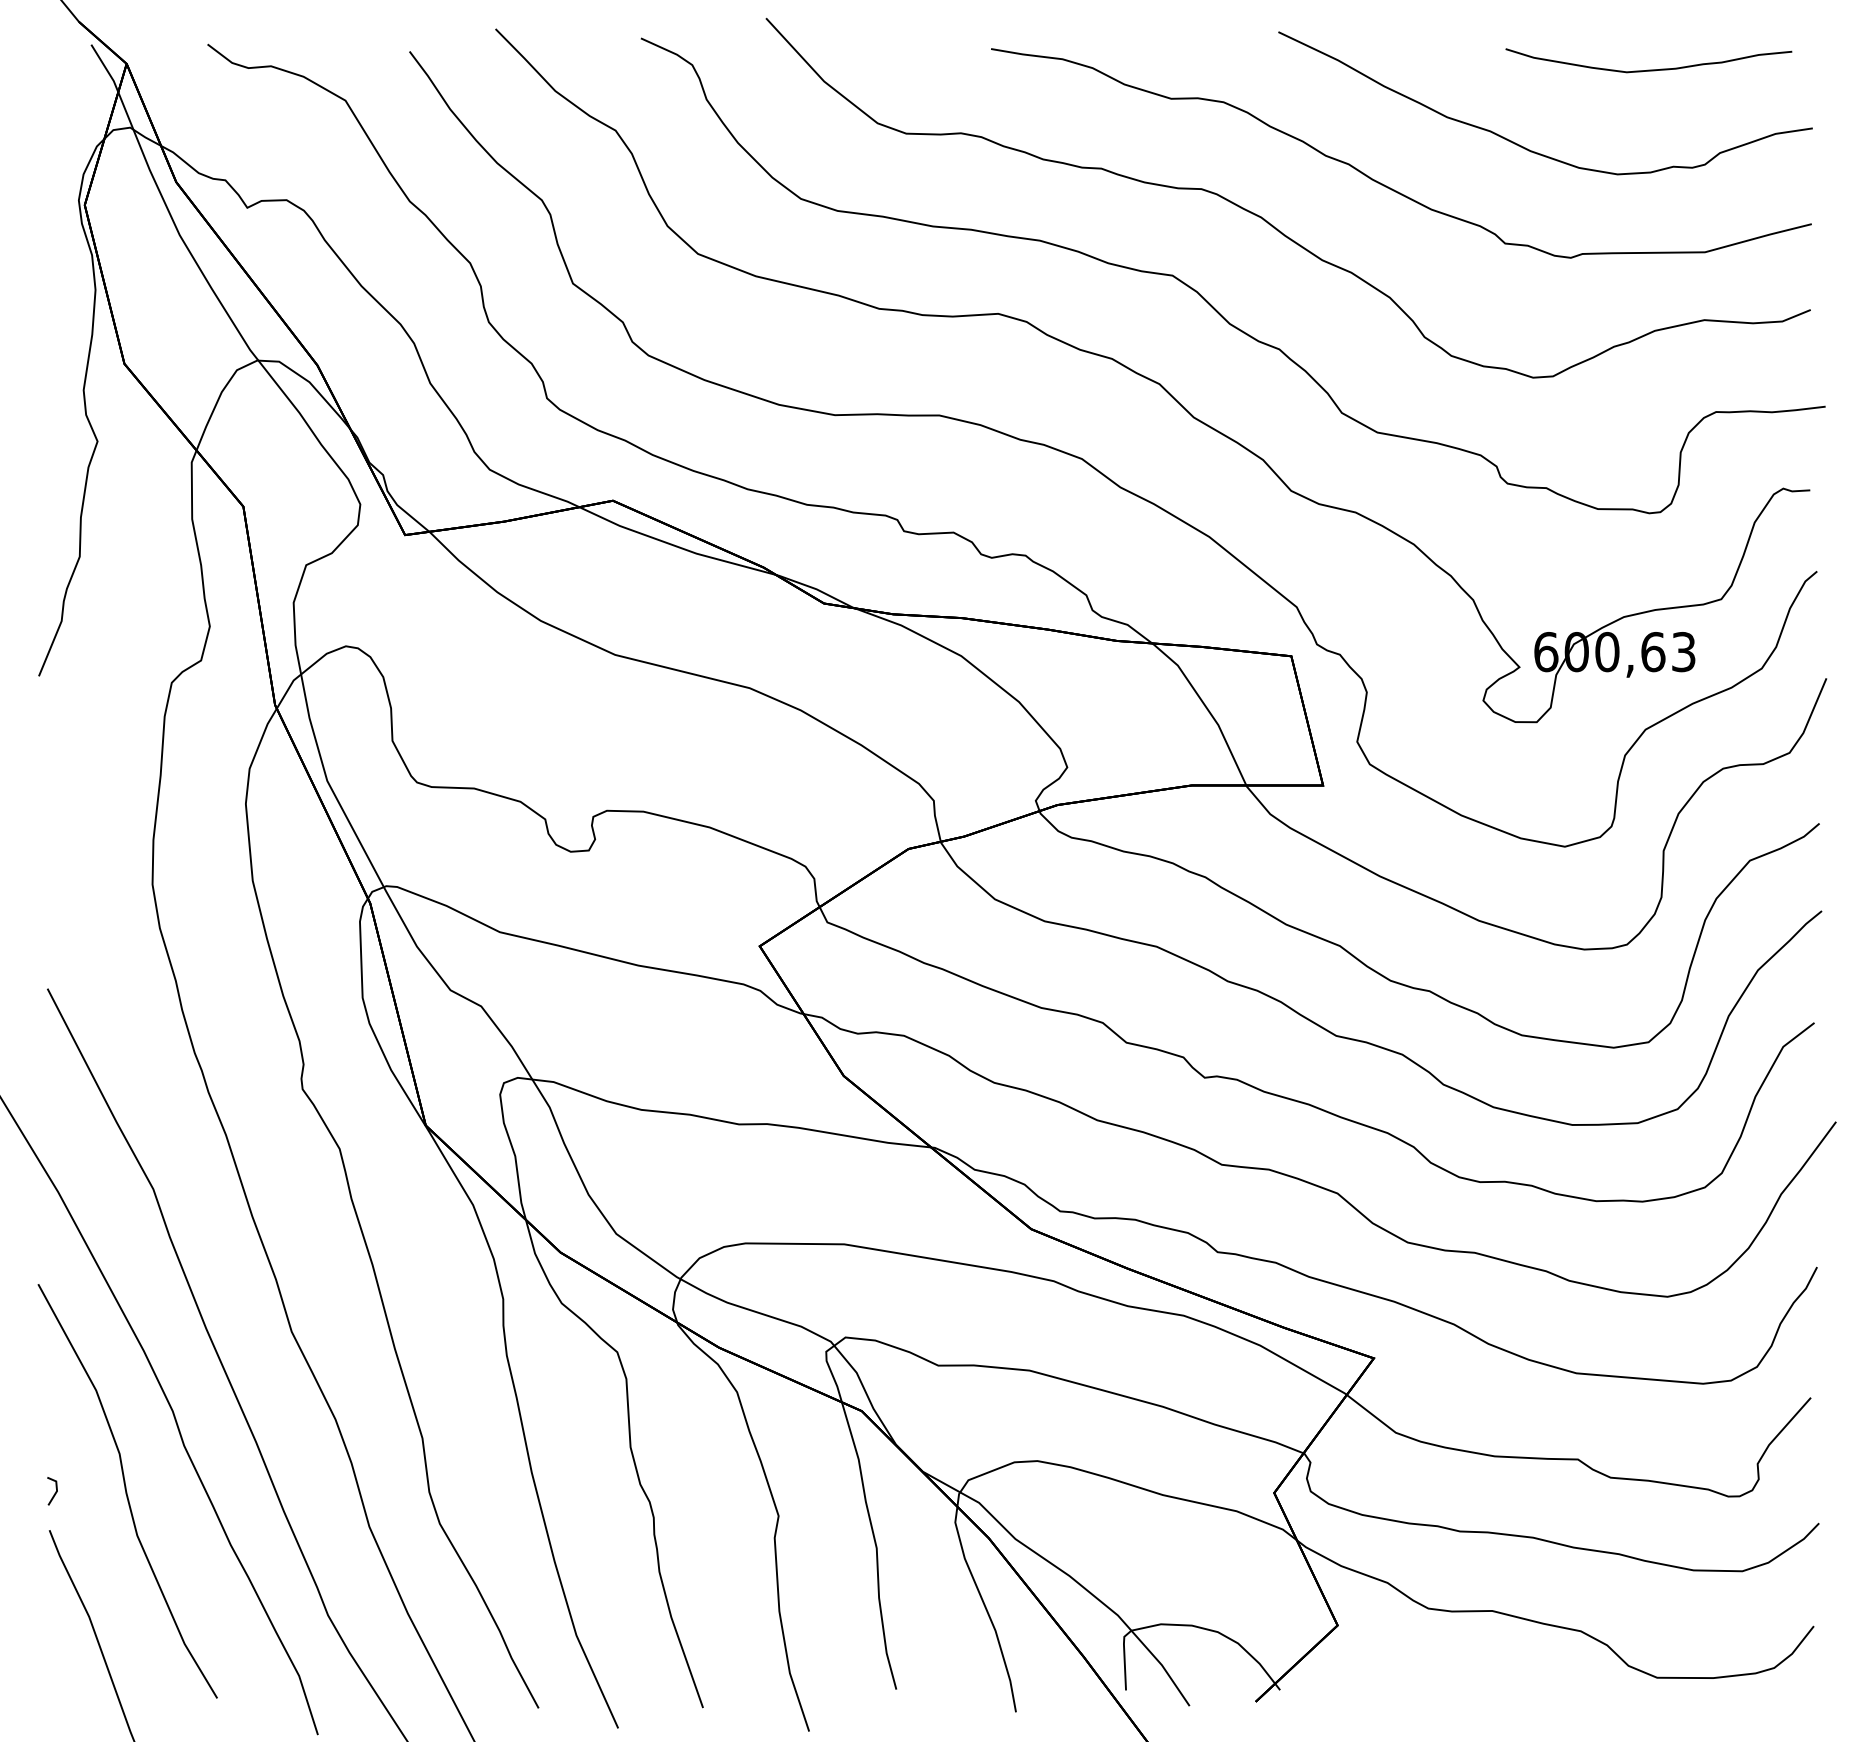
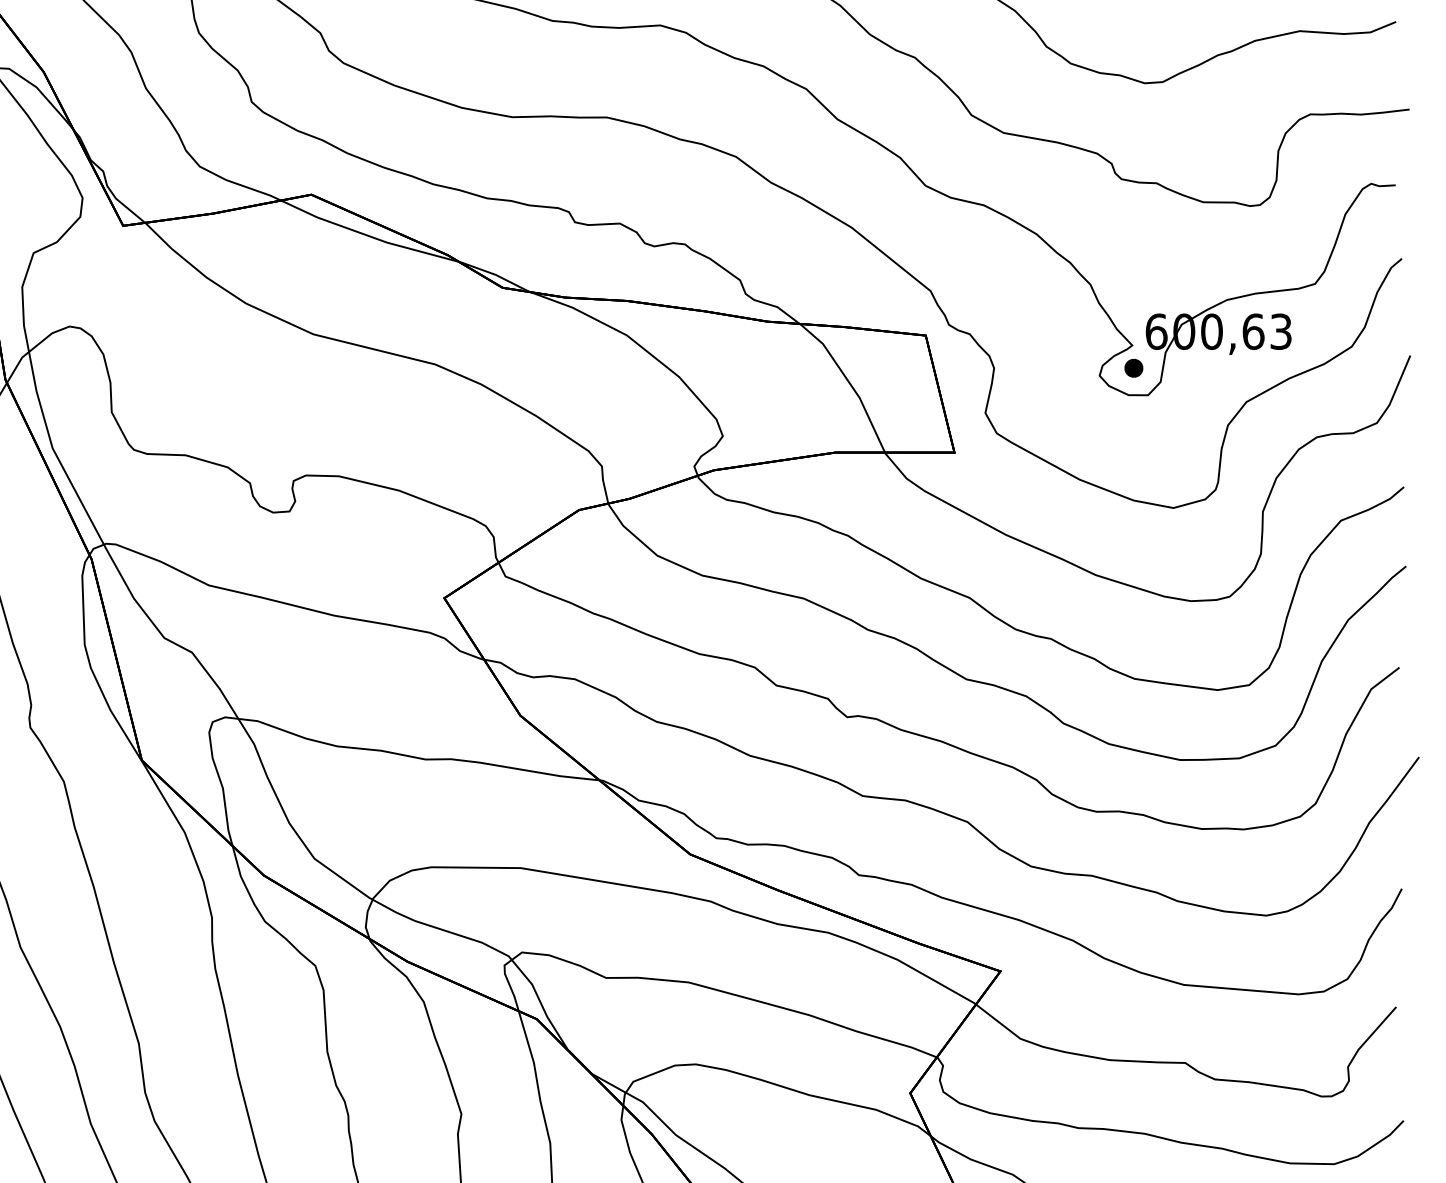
part: (1520, 692) -> (1133, 368), added

